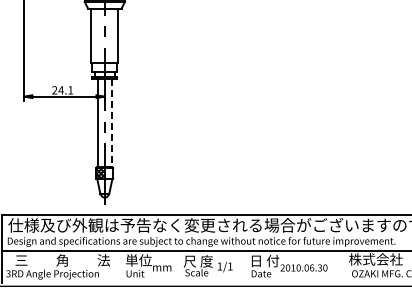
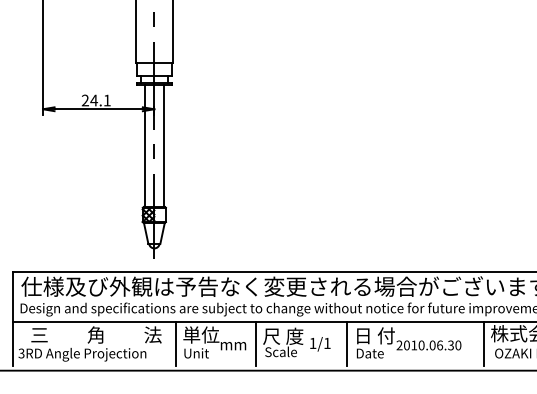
line: (111, 123) -> (163, 146), dashed -> solid
line: (120, 267) -> (175, 344), added
line: (178, 267) -> (255, 344), added
line: (244, 267) -> (346, 344), added
line: (343, 267) -> (483, 344), added

